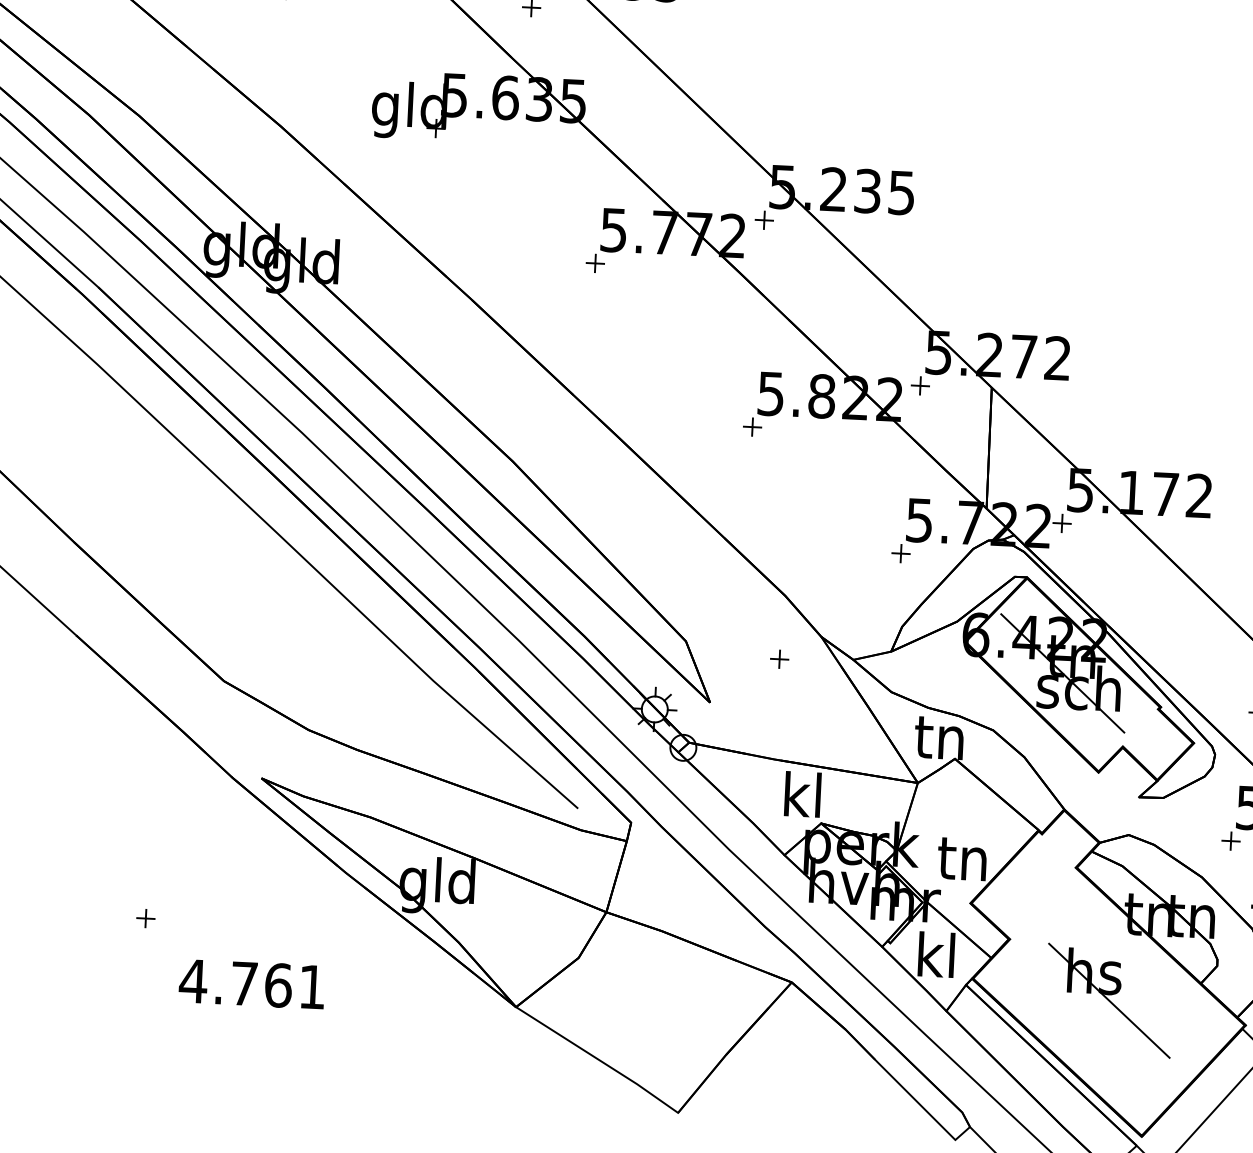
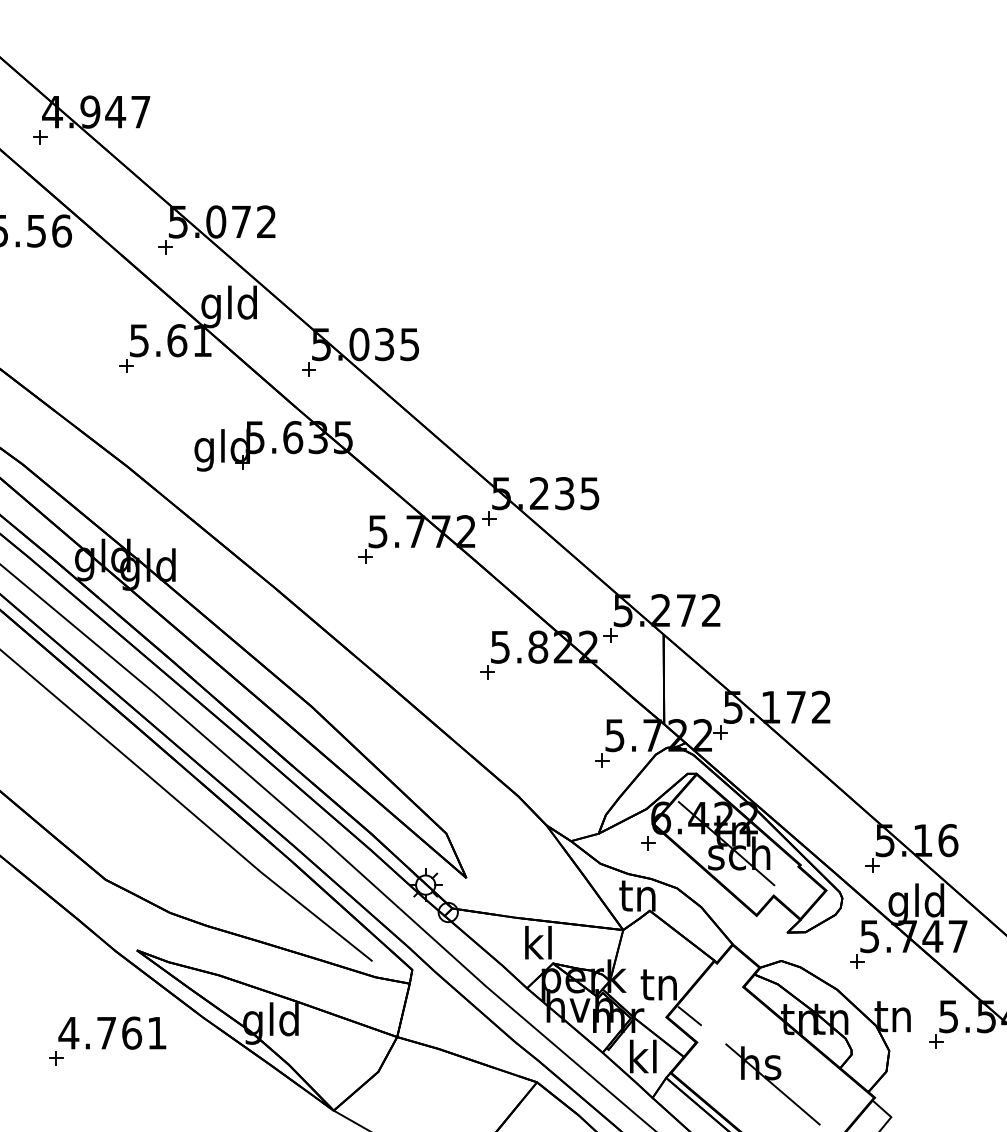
part: (779, 659) -> (648, 843), moved
line: (1001, 903) -> (689, 1016), added
text: (252, 983) -> (112, 1032), moved

